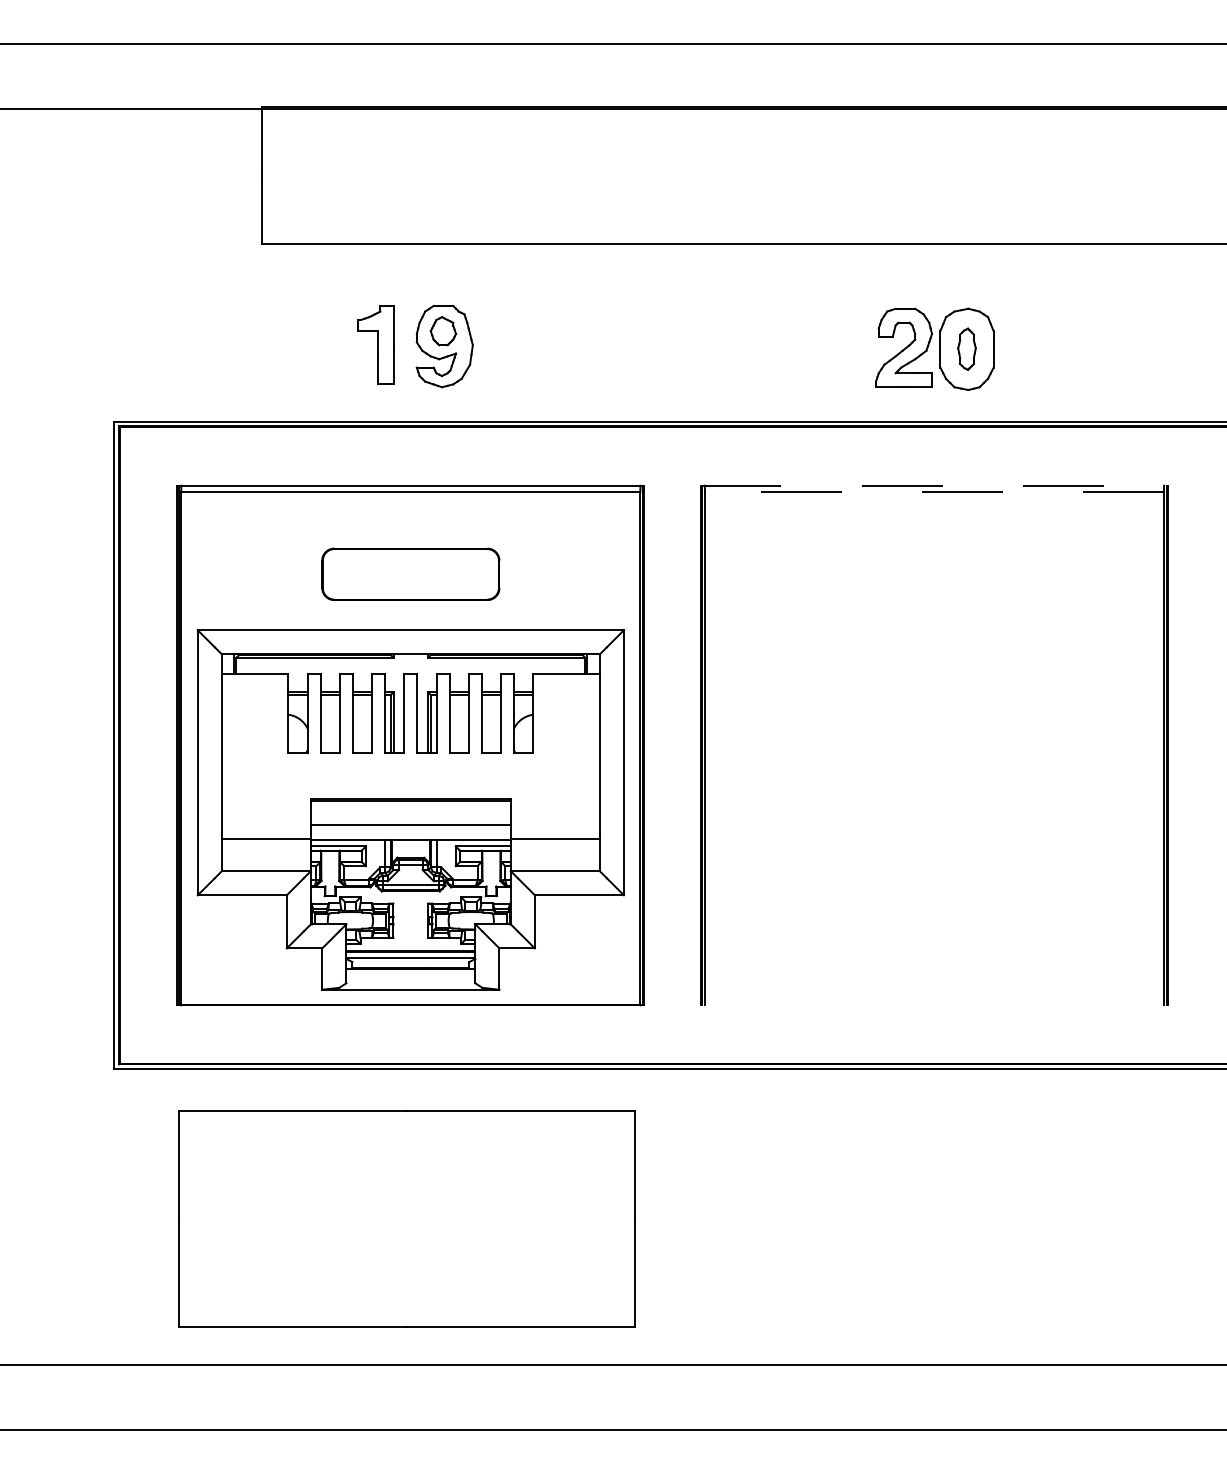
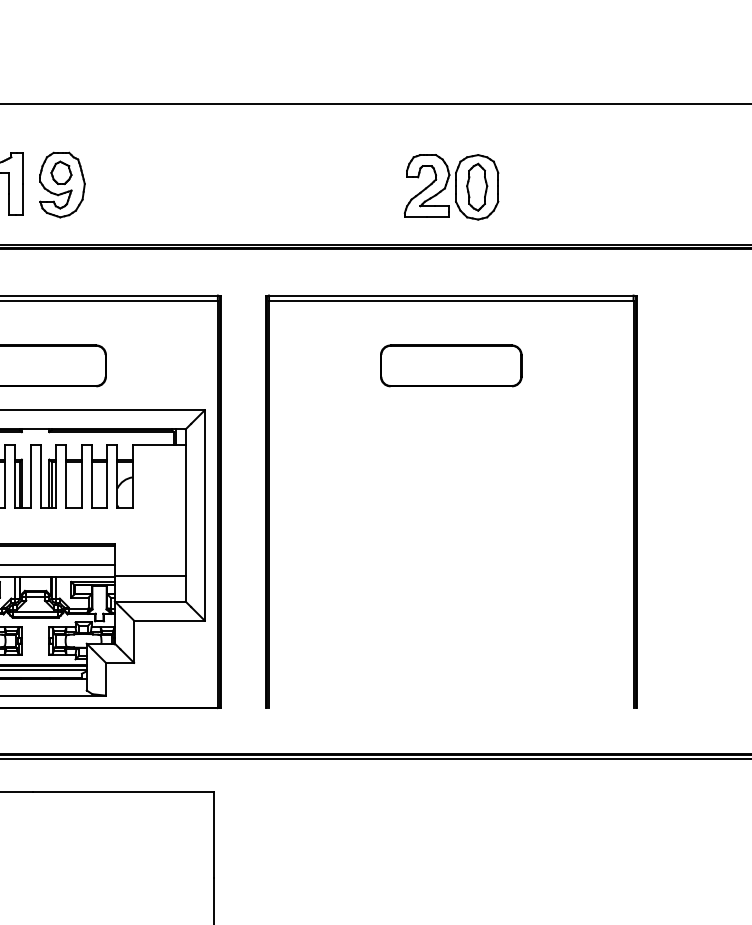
part: (966, 348) -> (476, 186), size x1.43
line: (934, 485) -> (451, 295), dashed -> solid
line: (933, 492) -> (450, 300), dashed -> solid
part: (934, 573) -> (451, 365), added

